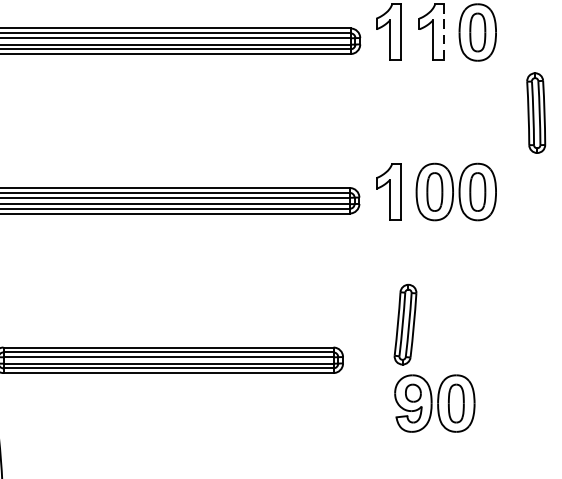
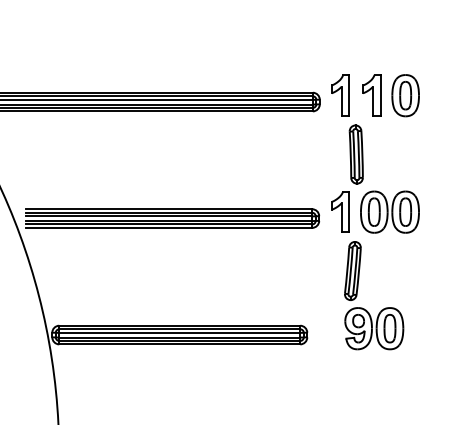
line: (443, 32) -> (380, 95), dashed -> solid
part: (535, 113) -> (355, 154), moved
part: (447, 375) -> (383, 308), moved

